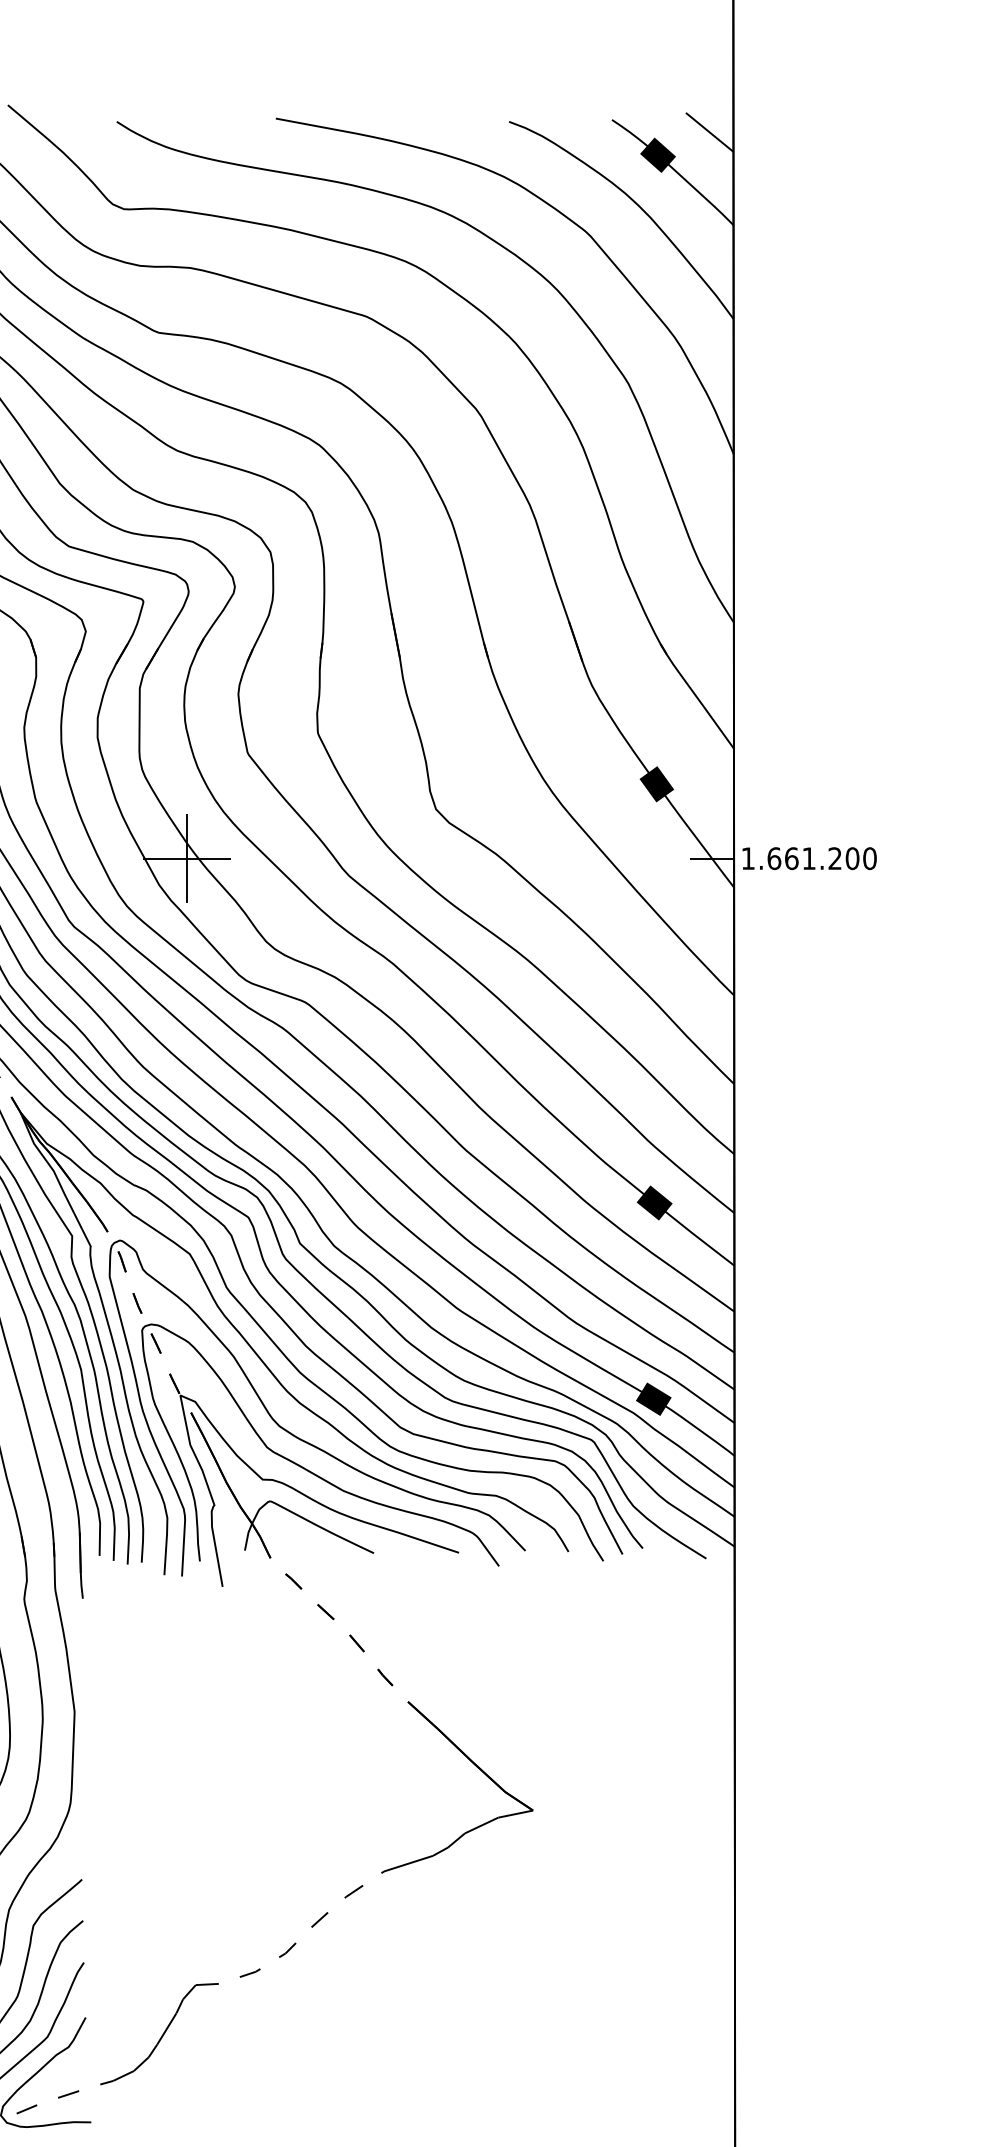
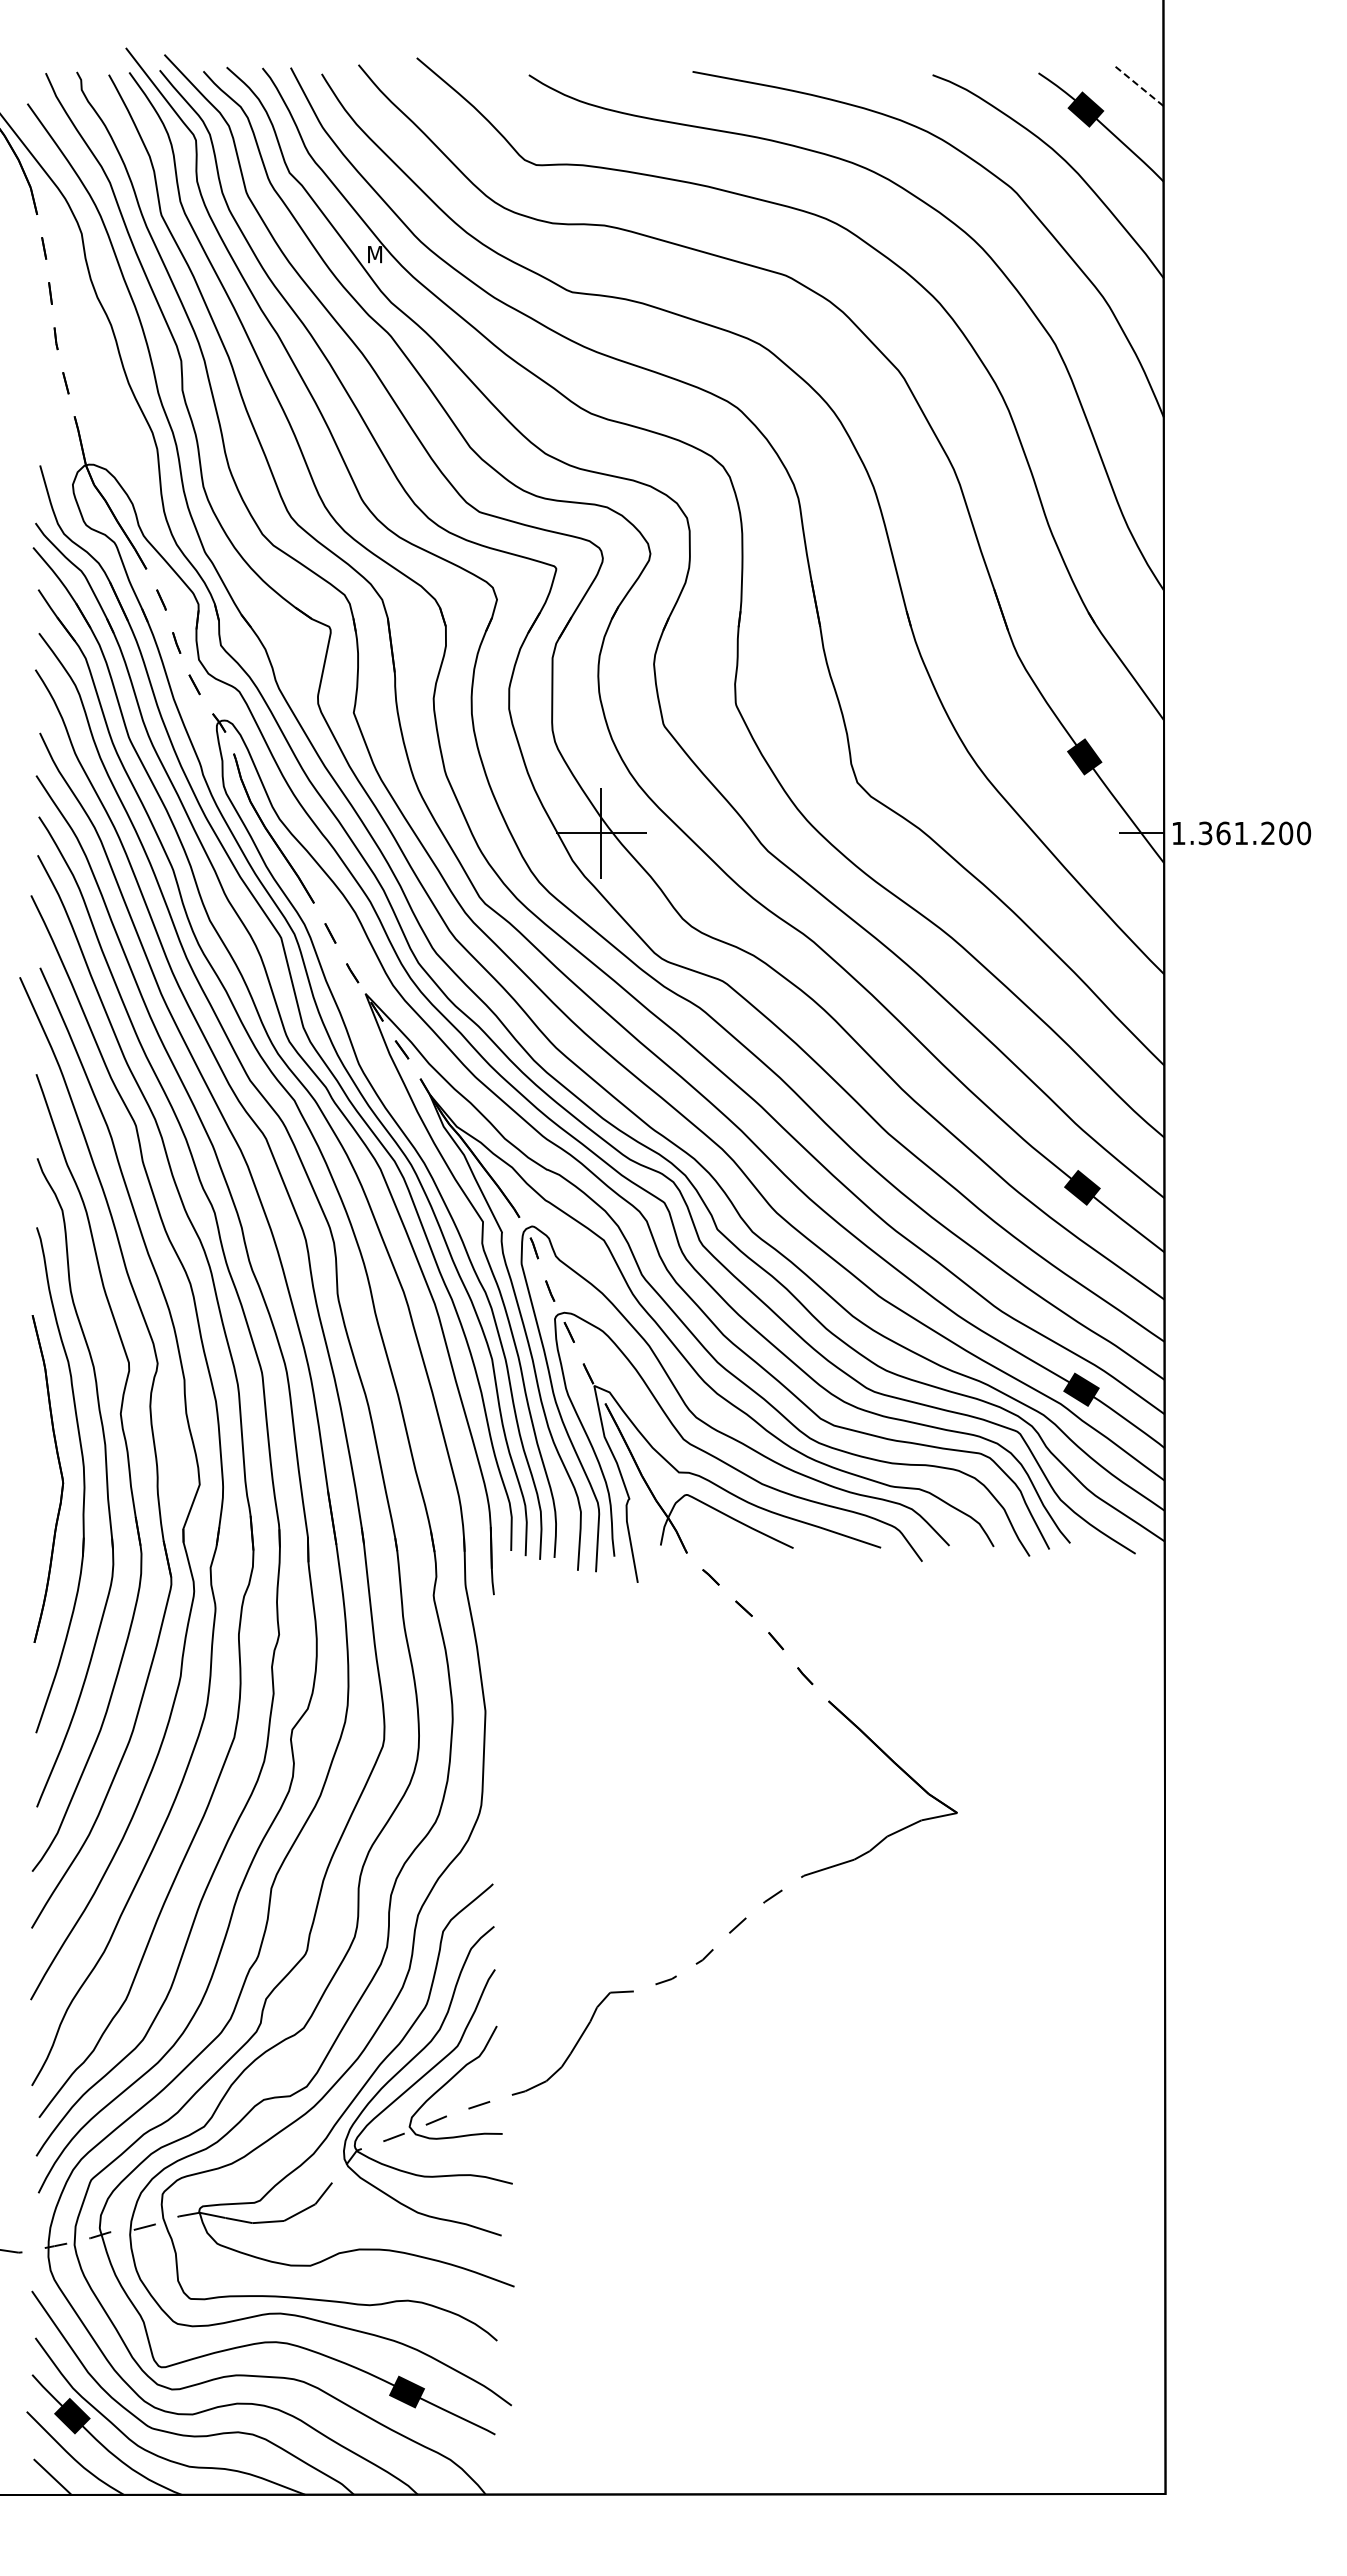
line: (710, 132) -> (1139, 86), solid -> dashed
text: (774, 858) -> (1205, 833), 1.661.200 -> 1.361.200

